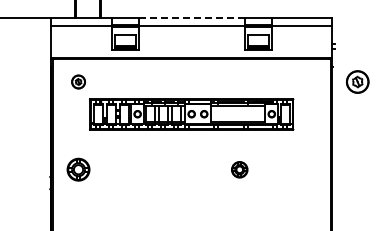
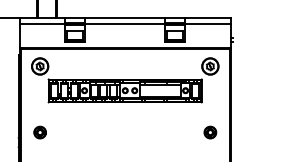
line: (192, 18) -> (125, 18), dashed -> solid
part: (78, 81) -> (40, 66), size x1.67
part: (357, 81) -> (210, 66), moved
part: (78, 169) -> (40, 132), size x0.71
part: (239, 169) -> (210, 132), moved

